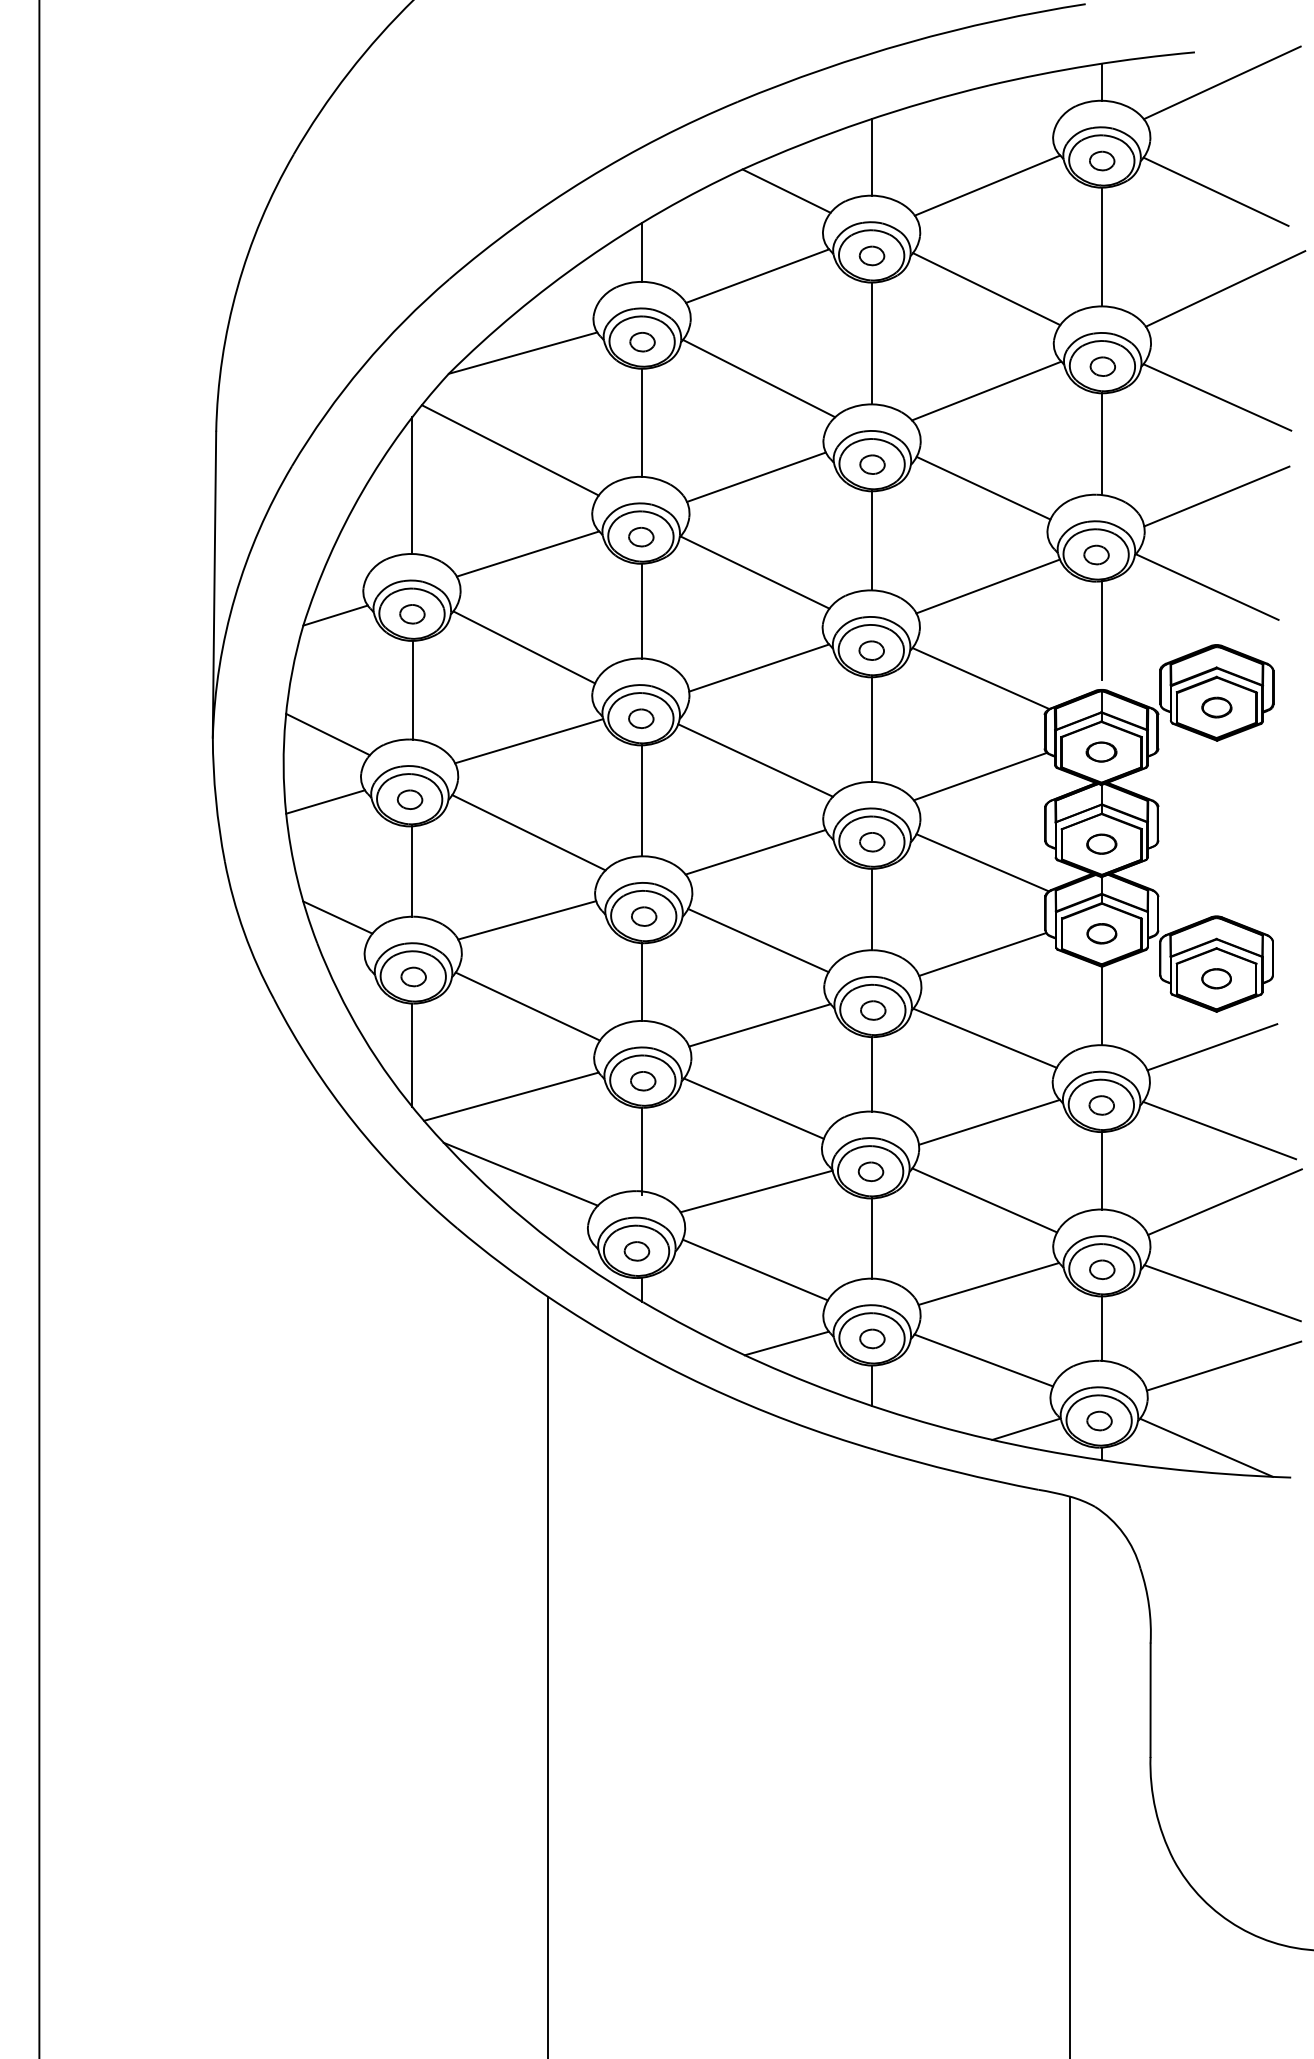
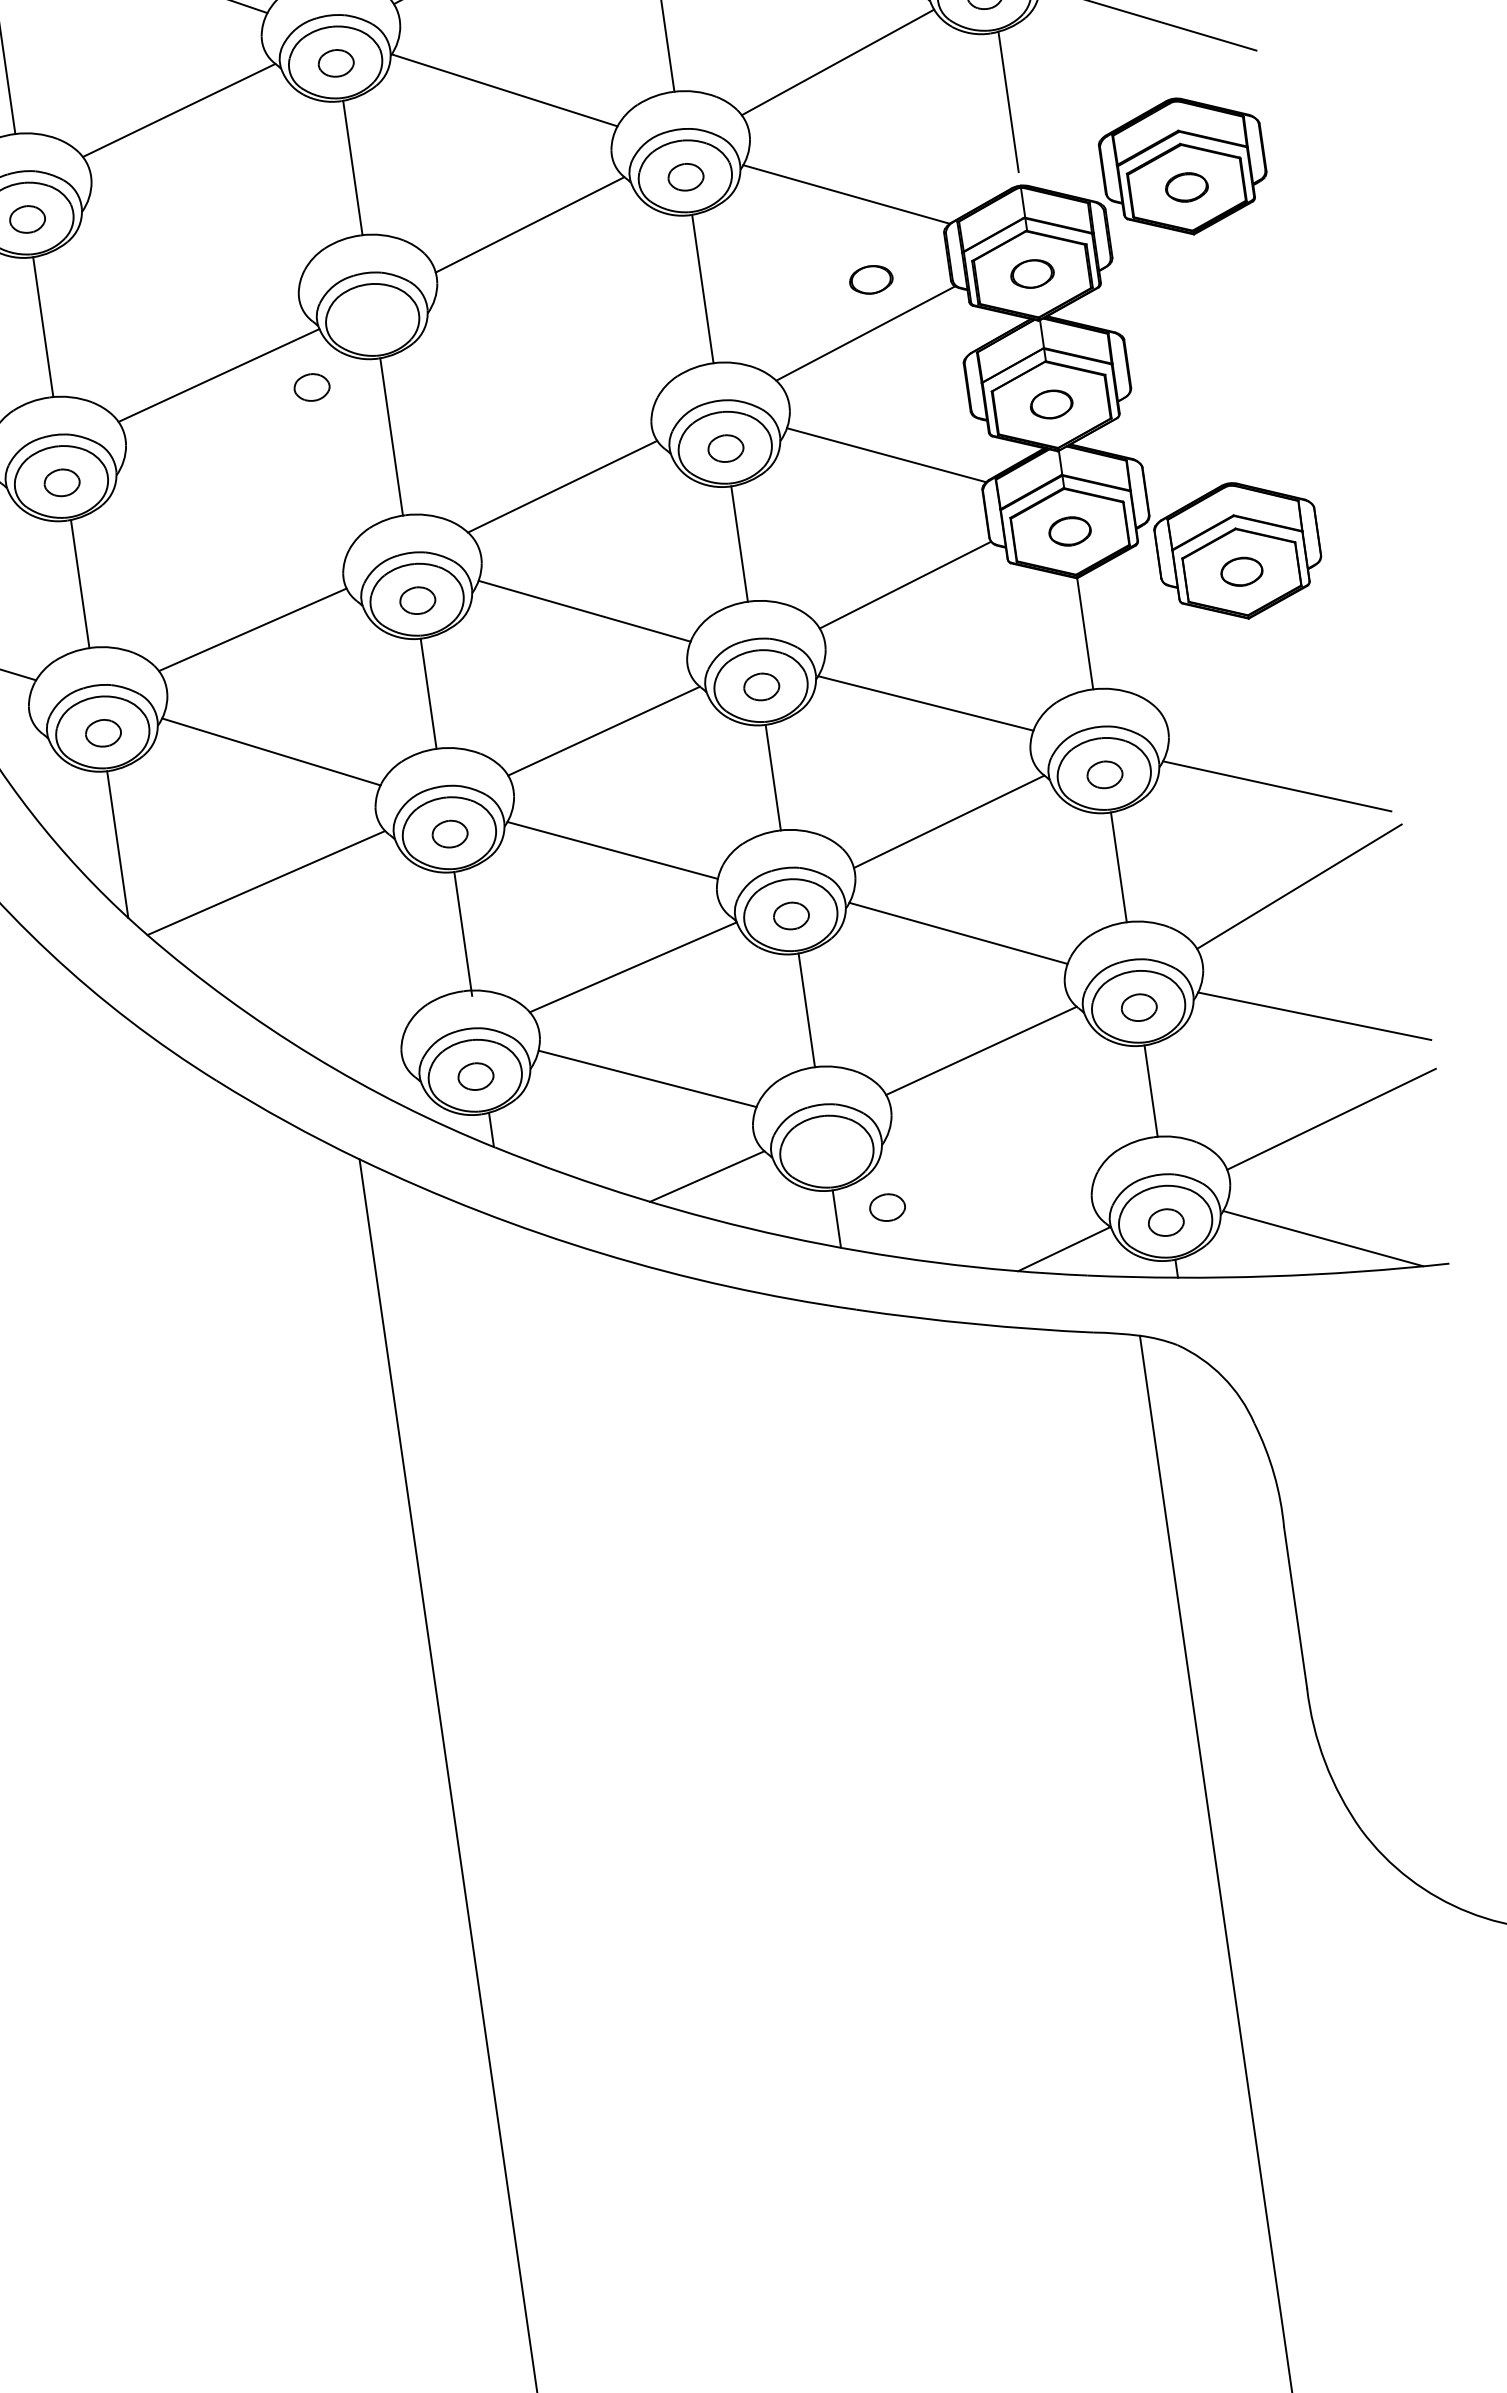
line: (524, 647) -> (193, 243), removed
part: (641, 718) -> (312, 387), moved
part: (989, 739) -> (871, 279), added
line: (755, 760) -> (543, 356), removed
line: (528, 832) -> (236, 505), removed
line: (1212, 1047) -> (1250, 670), removed
line: (520, 1173) -> (294, 990), removed
part: (872, 1338) -> (887, 1206), moved
line: (983, 1360) -> (989, 1160), removed

